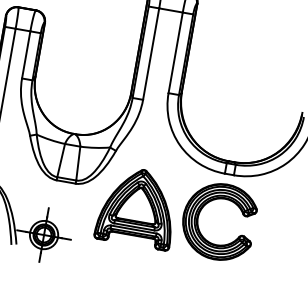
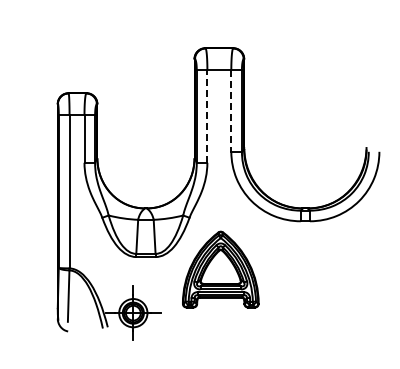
line: (175, 52) -> (231, 110), solid -> dashed
line: (151, 53) -> (207, 115), solid -> dashed
part: (200, 214) -> (283, 265), removed

